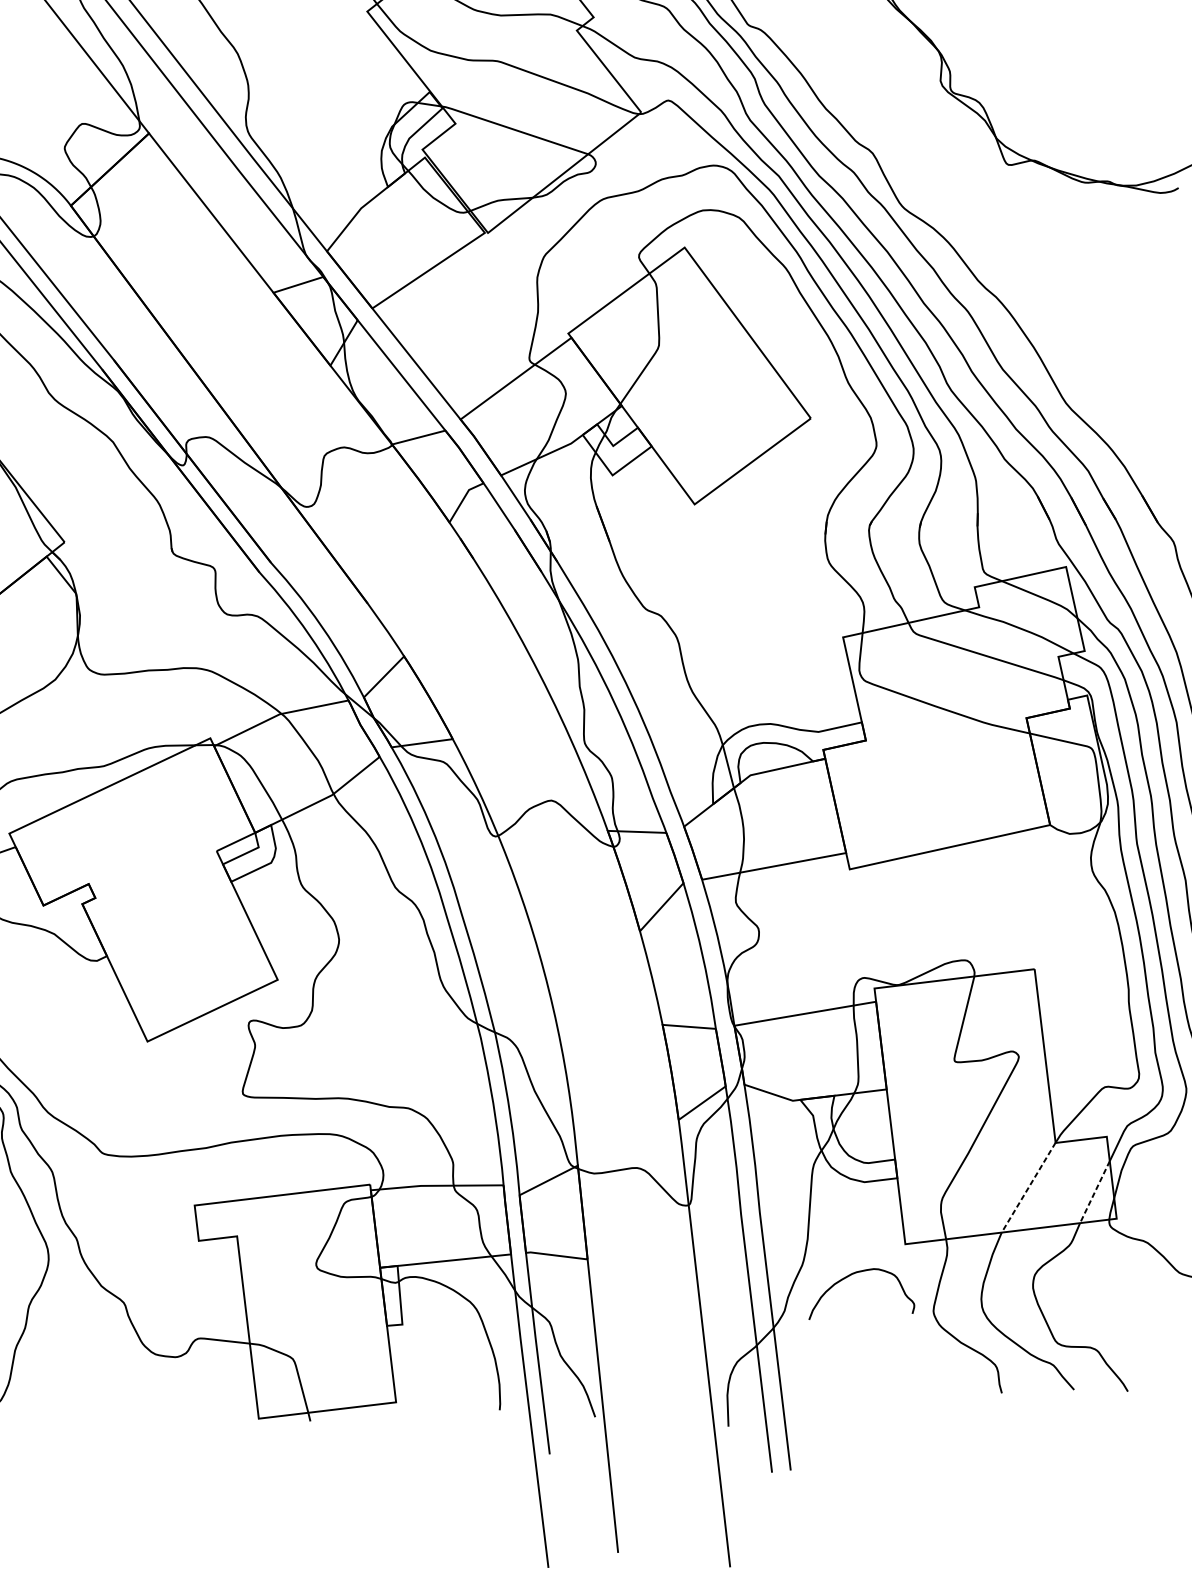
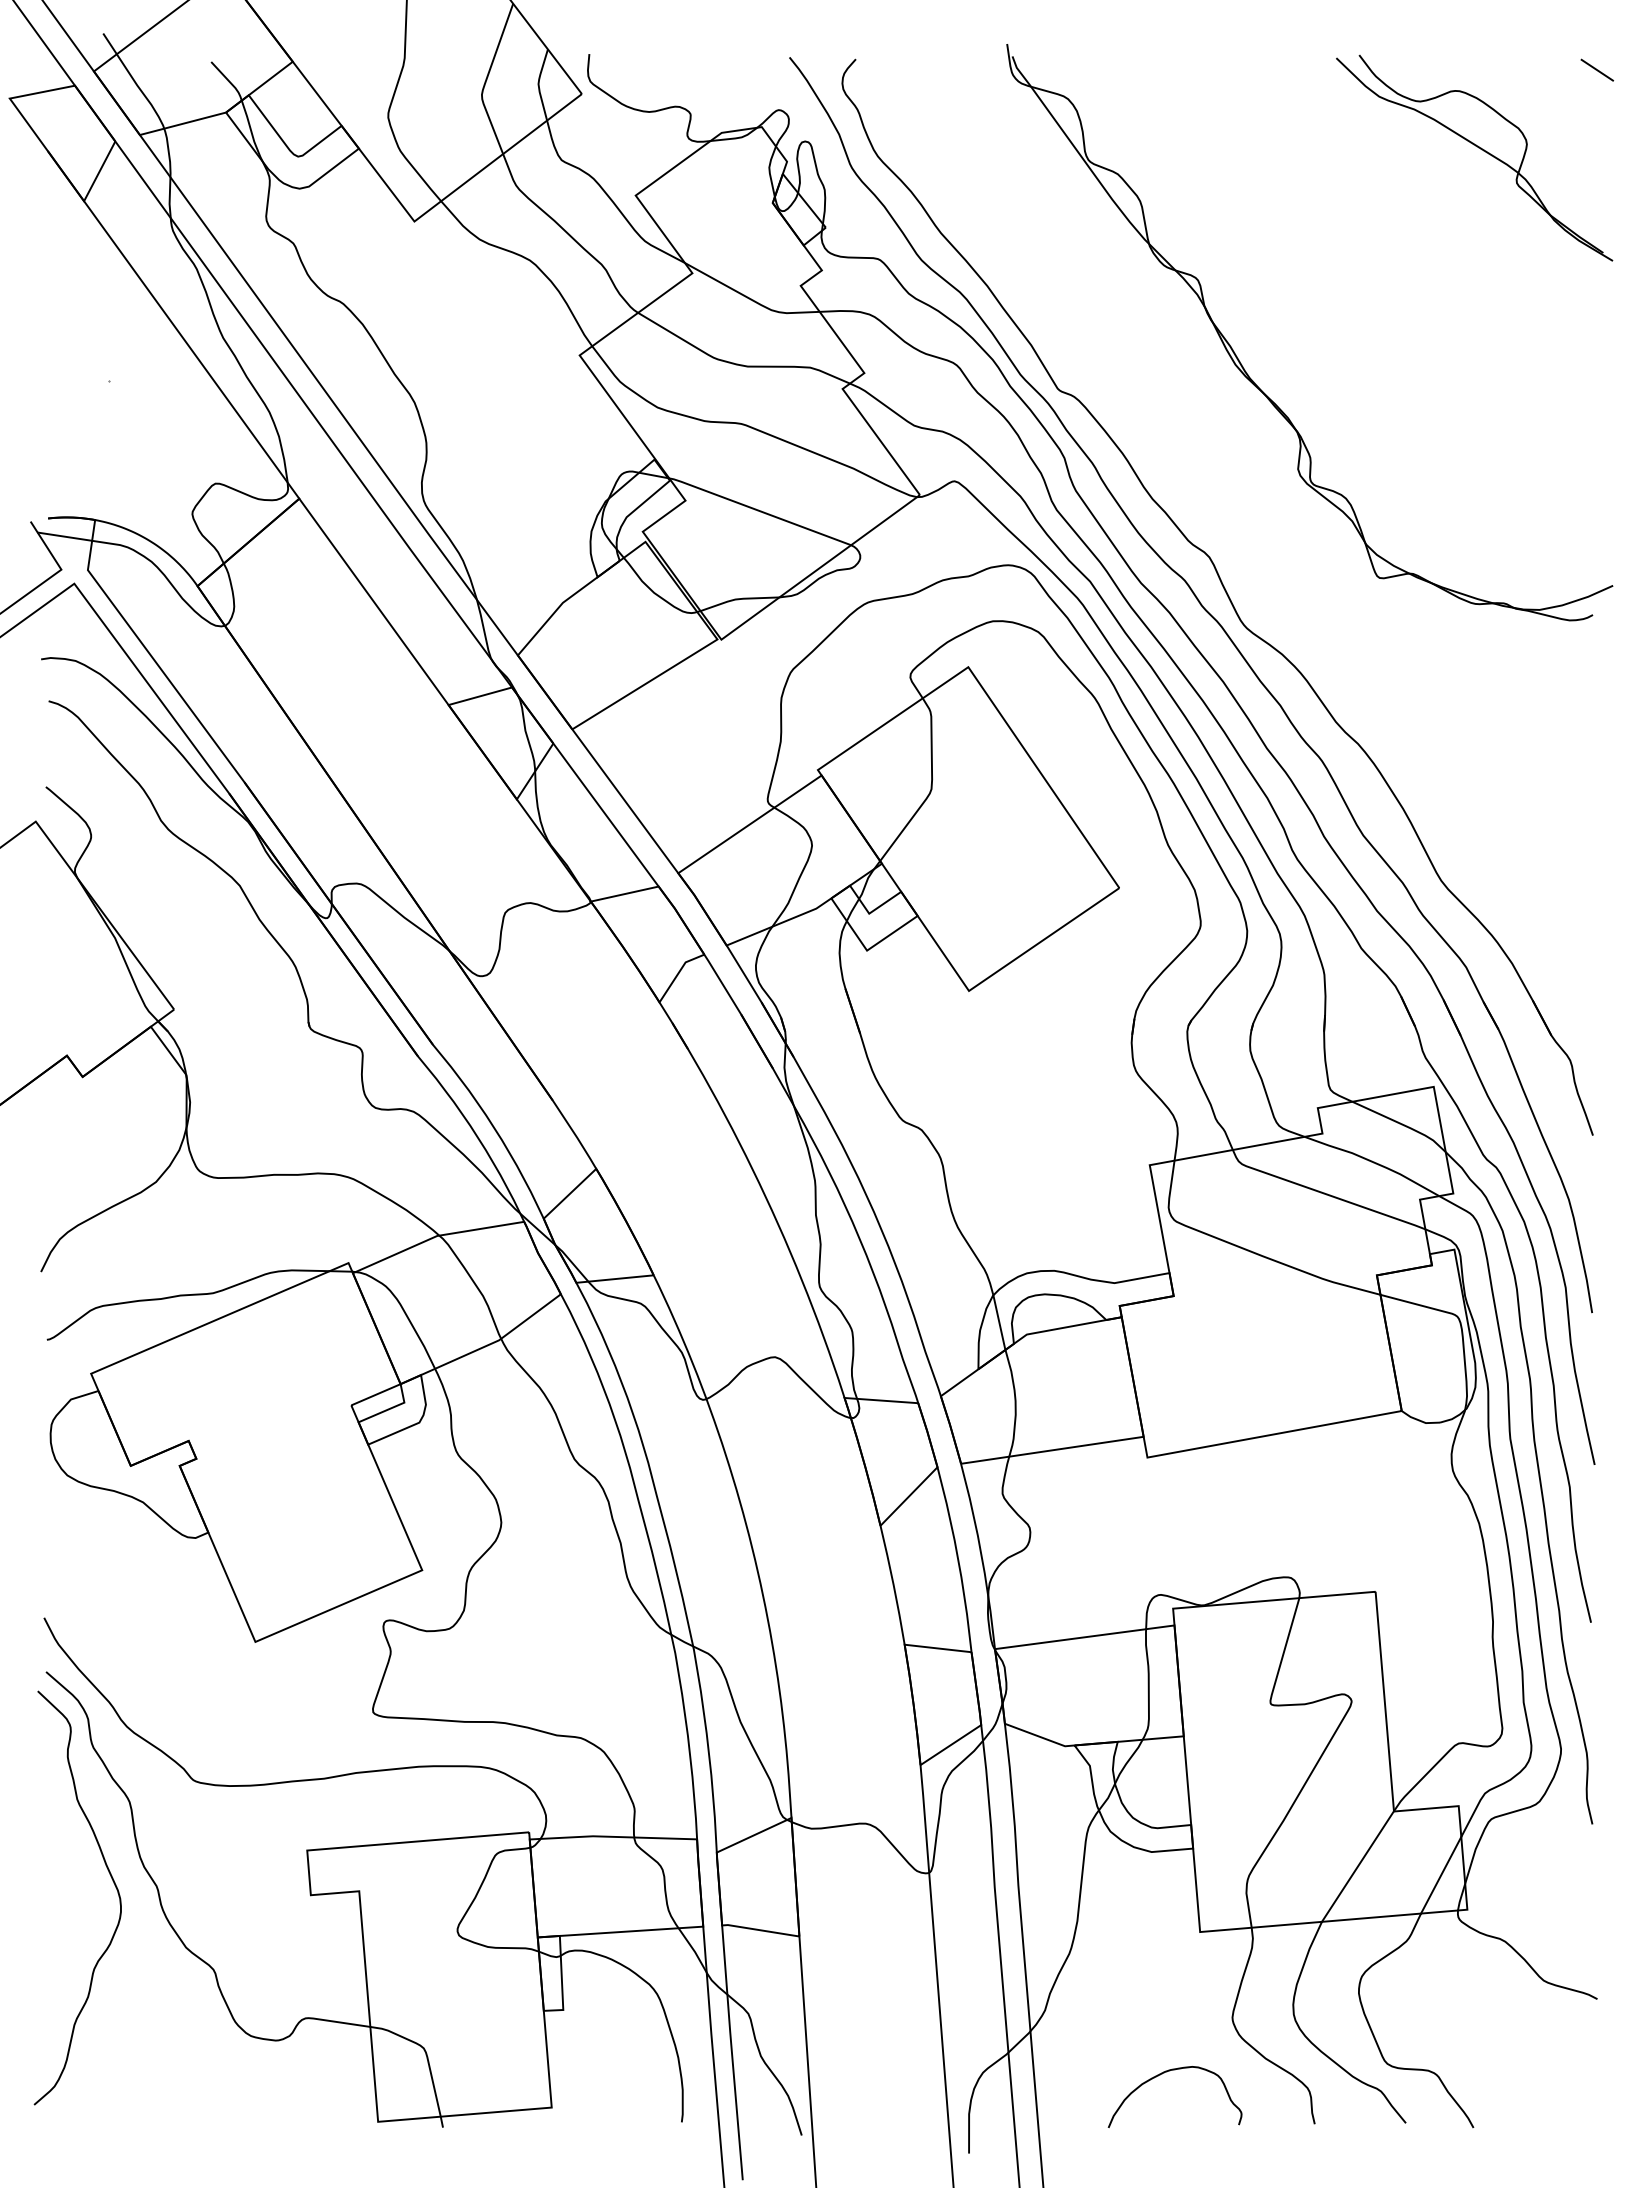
line: (1028, 1187) -> (1357, 1866), dashed -> solid
line: (1094, 1192) -> (1440, 1875), dashed -> solid
curve: (850, 1275) -> (1162, 2074), moved

